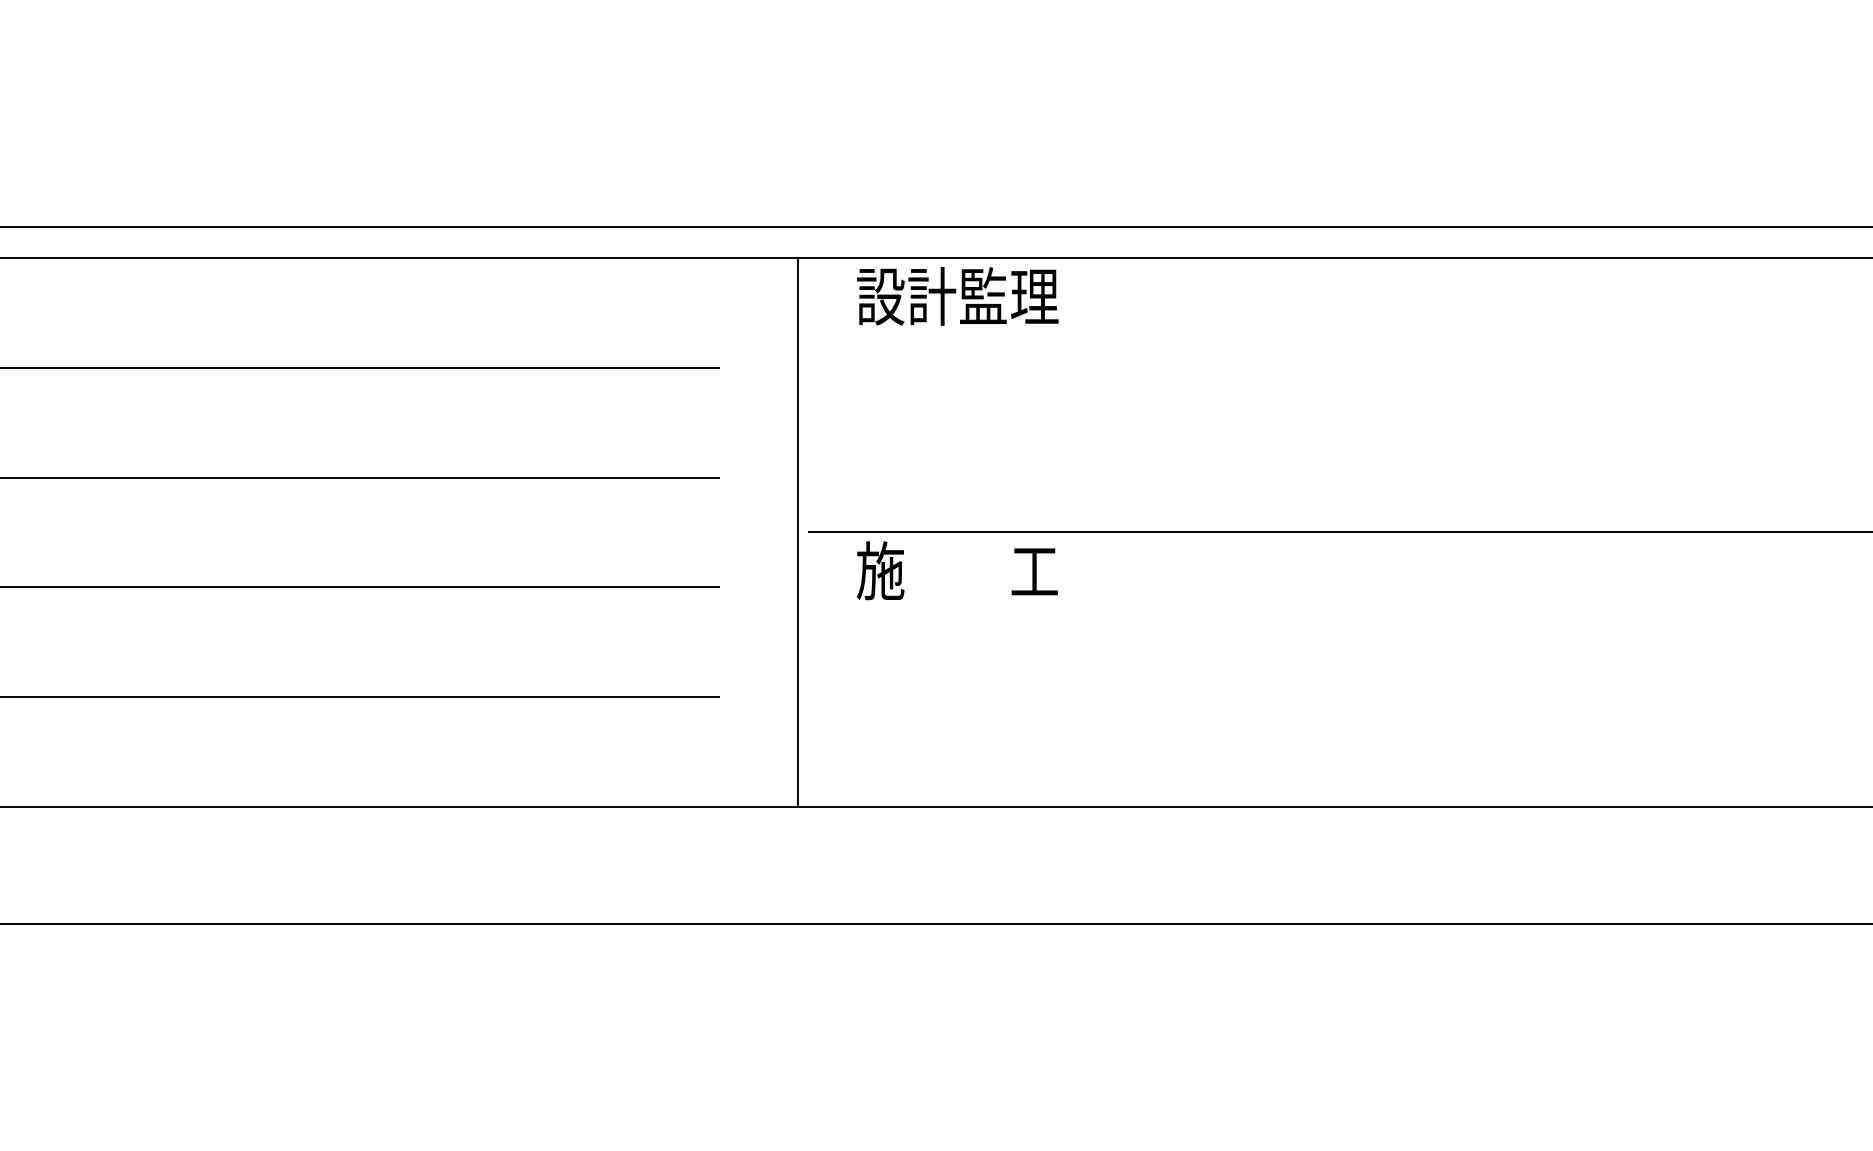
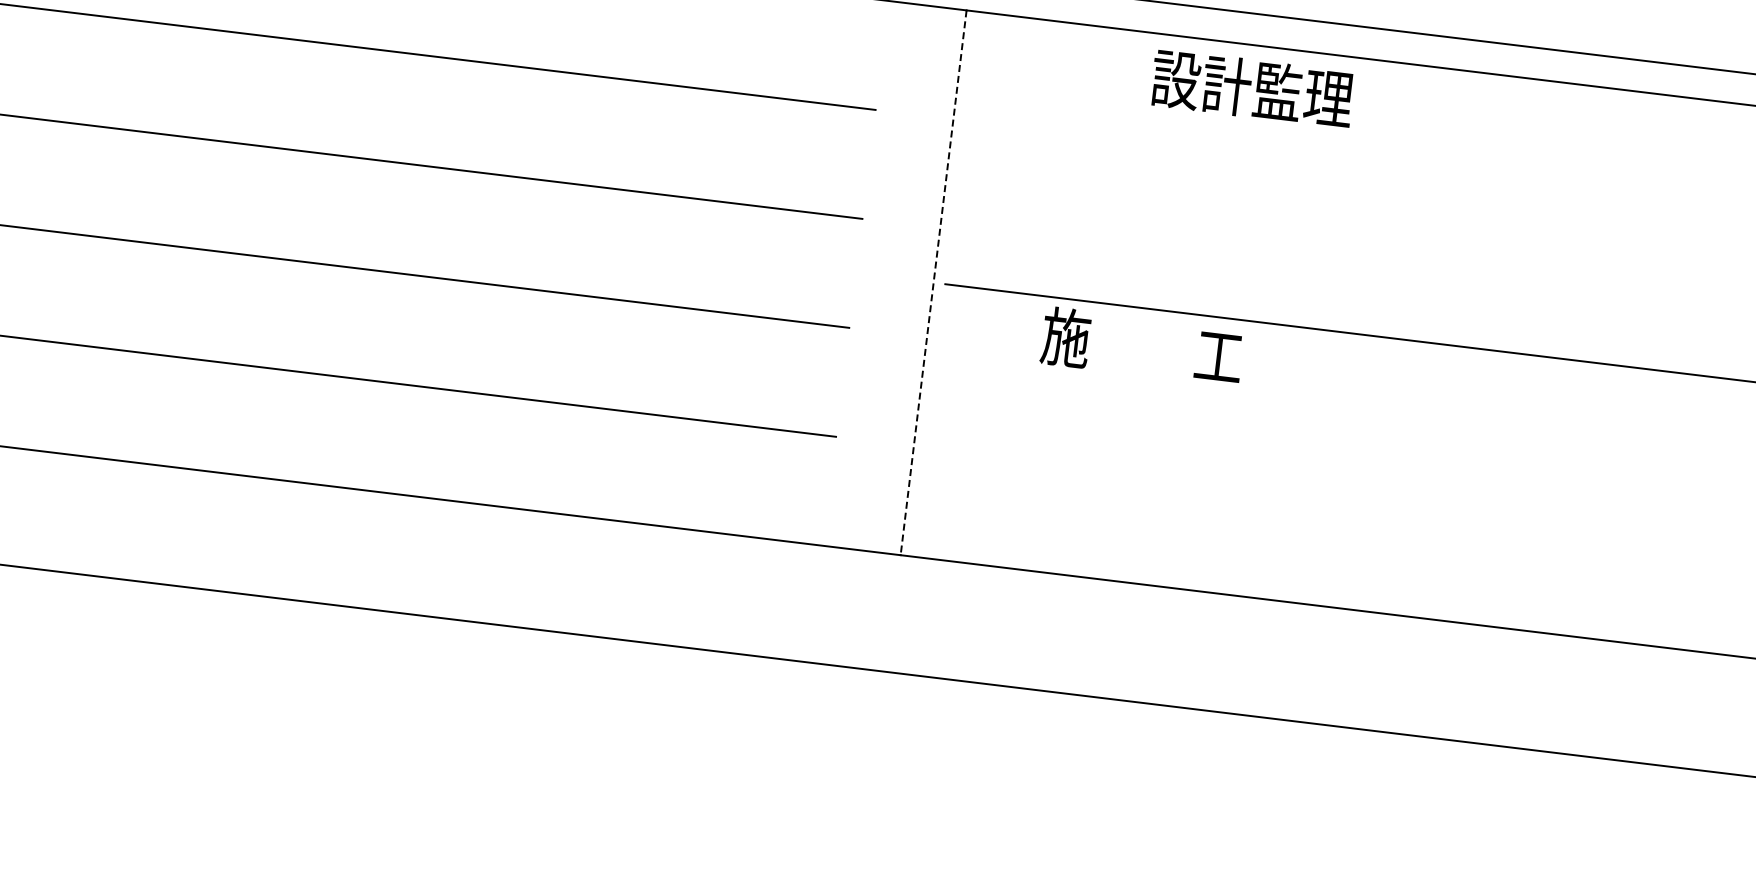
text: (957, 296) -> (1252, 88), moved
line: (797, 532) -> (933, 282), solid -> dashed
text: (957, 570) -> (1142, 346), moved

